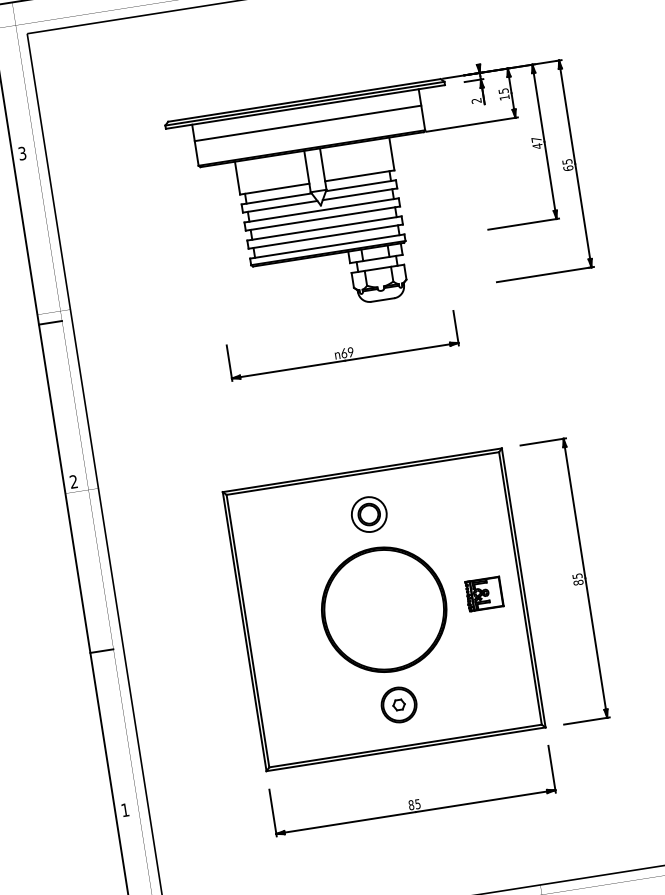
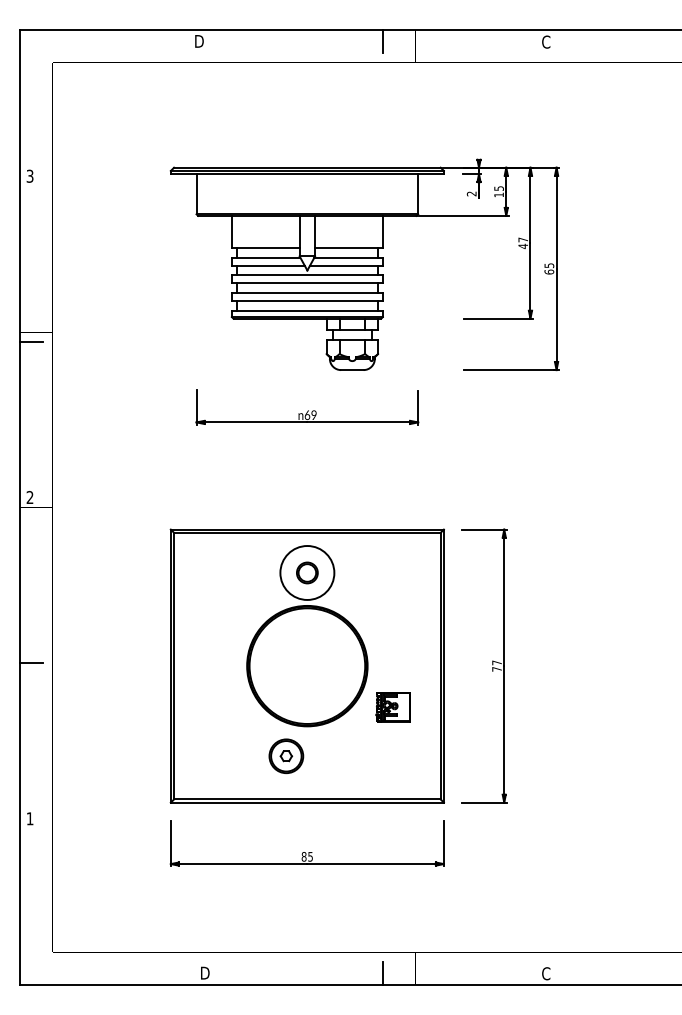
line: (308, 123) -> (307, 190), removed
circle: (369, 514) -> (307, 572), size x1.6
text: (577, 578) -> (496, 665), 85 -> 77
part: (483, 594) -> (392, 707), moved
part: (399, 705) -> (286, 756), moved

